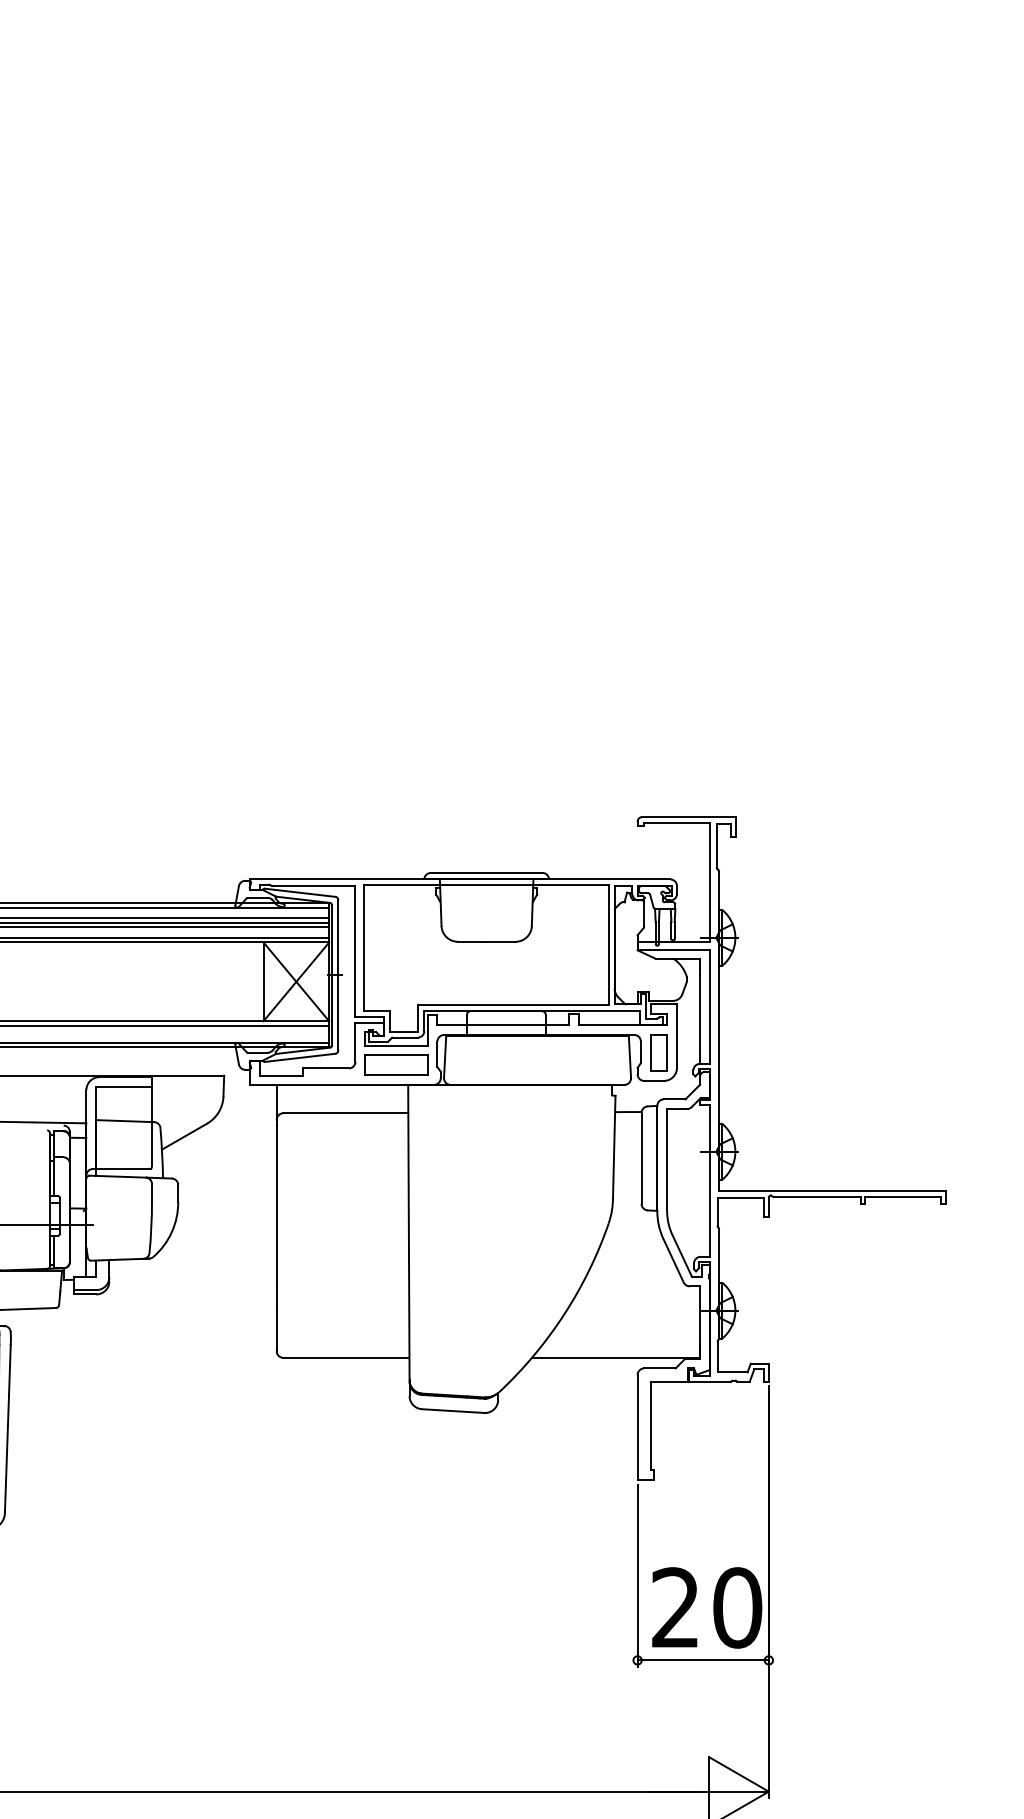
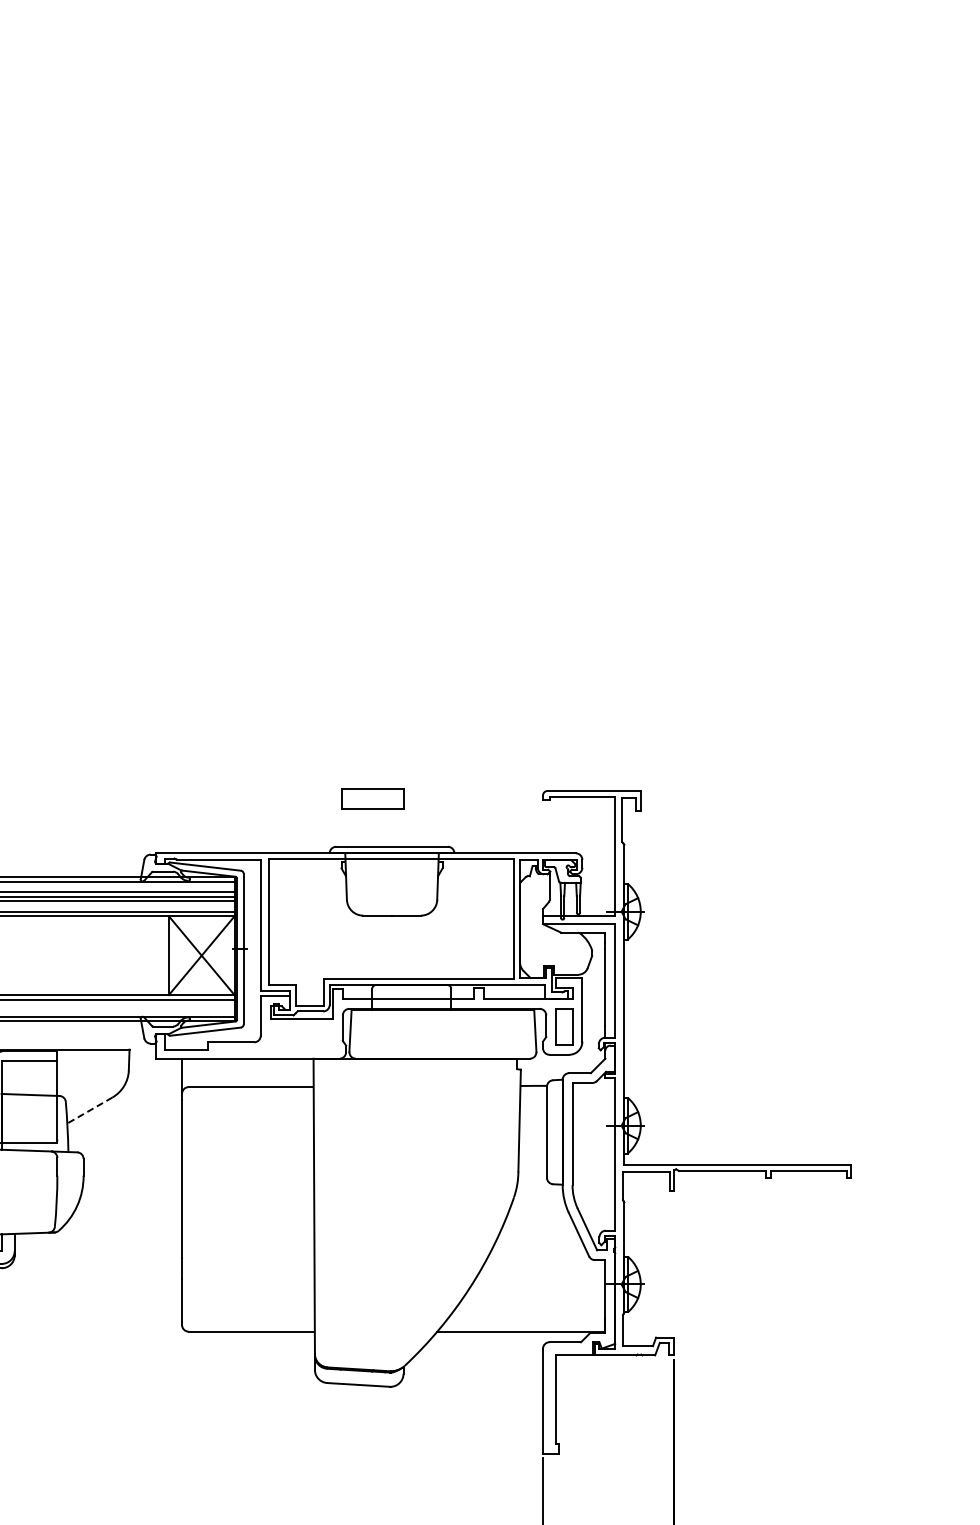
part: (396, 1064) -> (372, 798), moved
line: (184, 1136) -> (89, 1110), solid -> dashed

